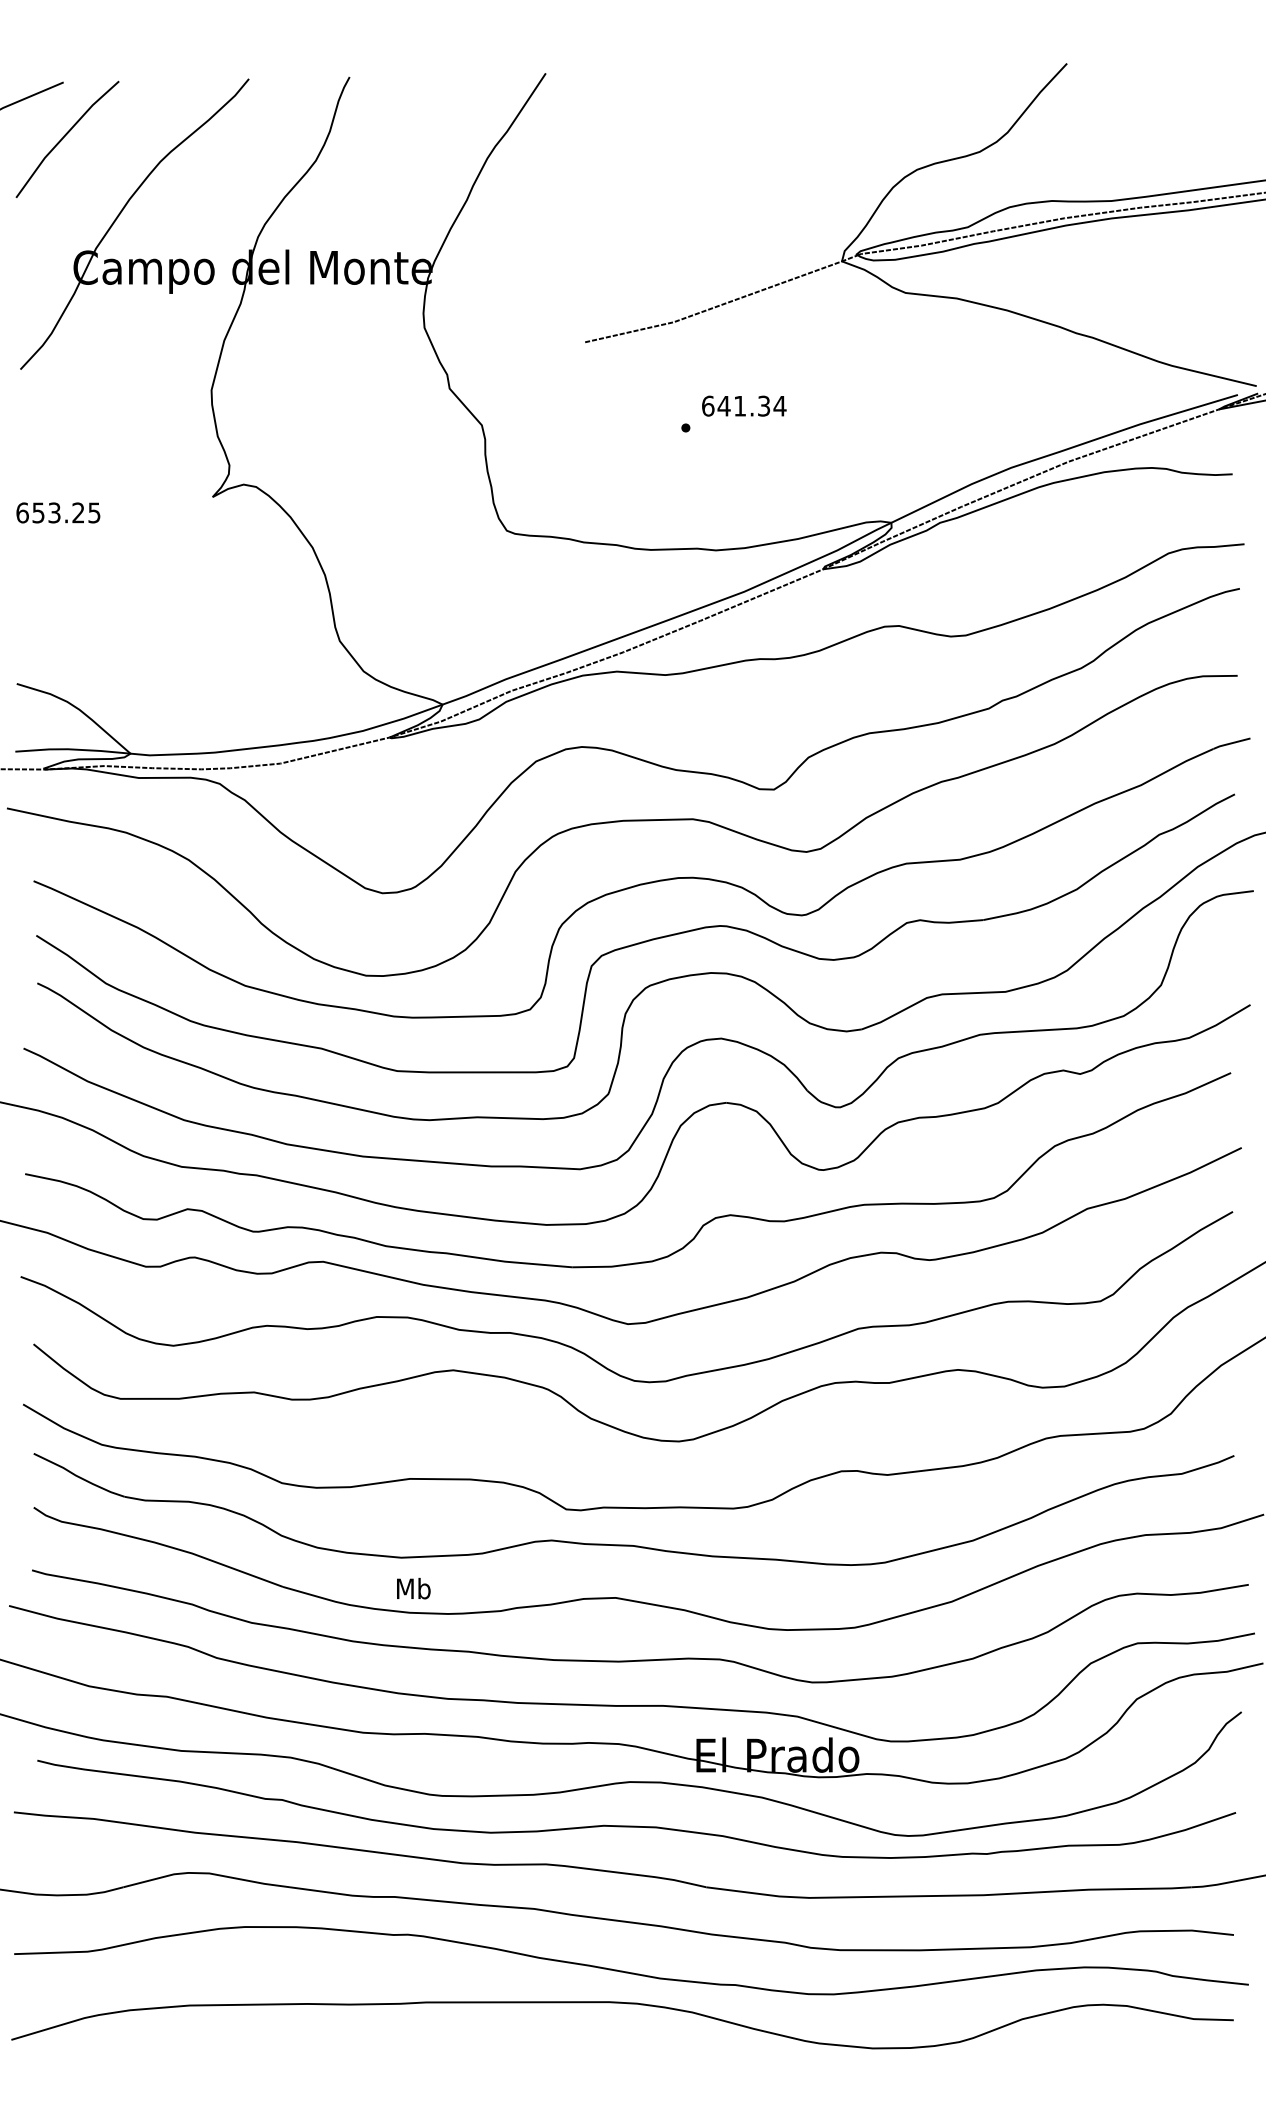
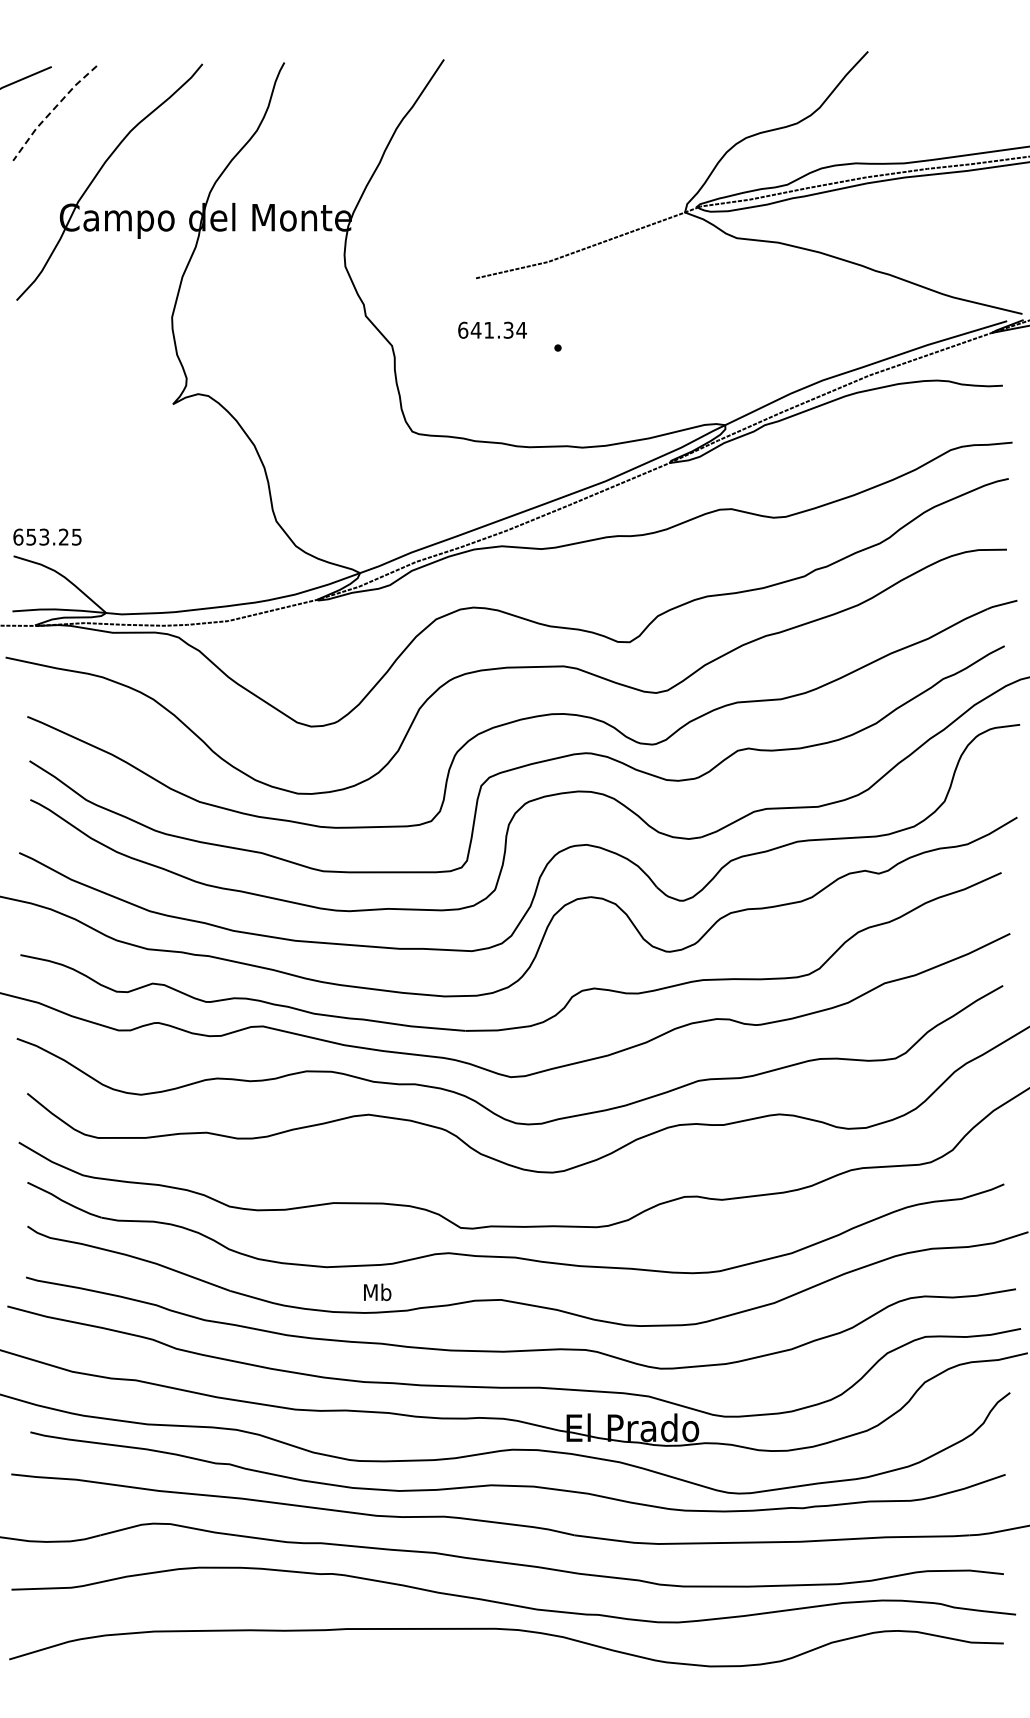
line: (63, 137) -> (51, 111), solid -> dashed
text: (744, 405) -> (492, 329), moved
text: (58, 512) -> (47, 536), moved
text: (413, 1588) -> (377, 1292), moved

